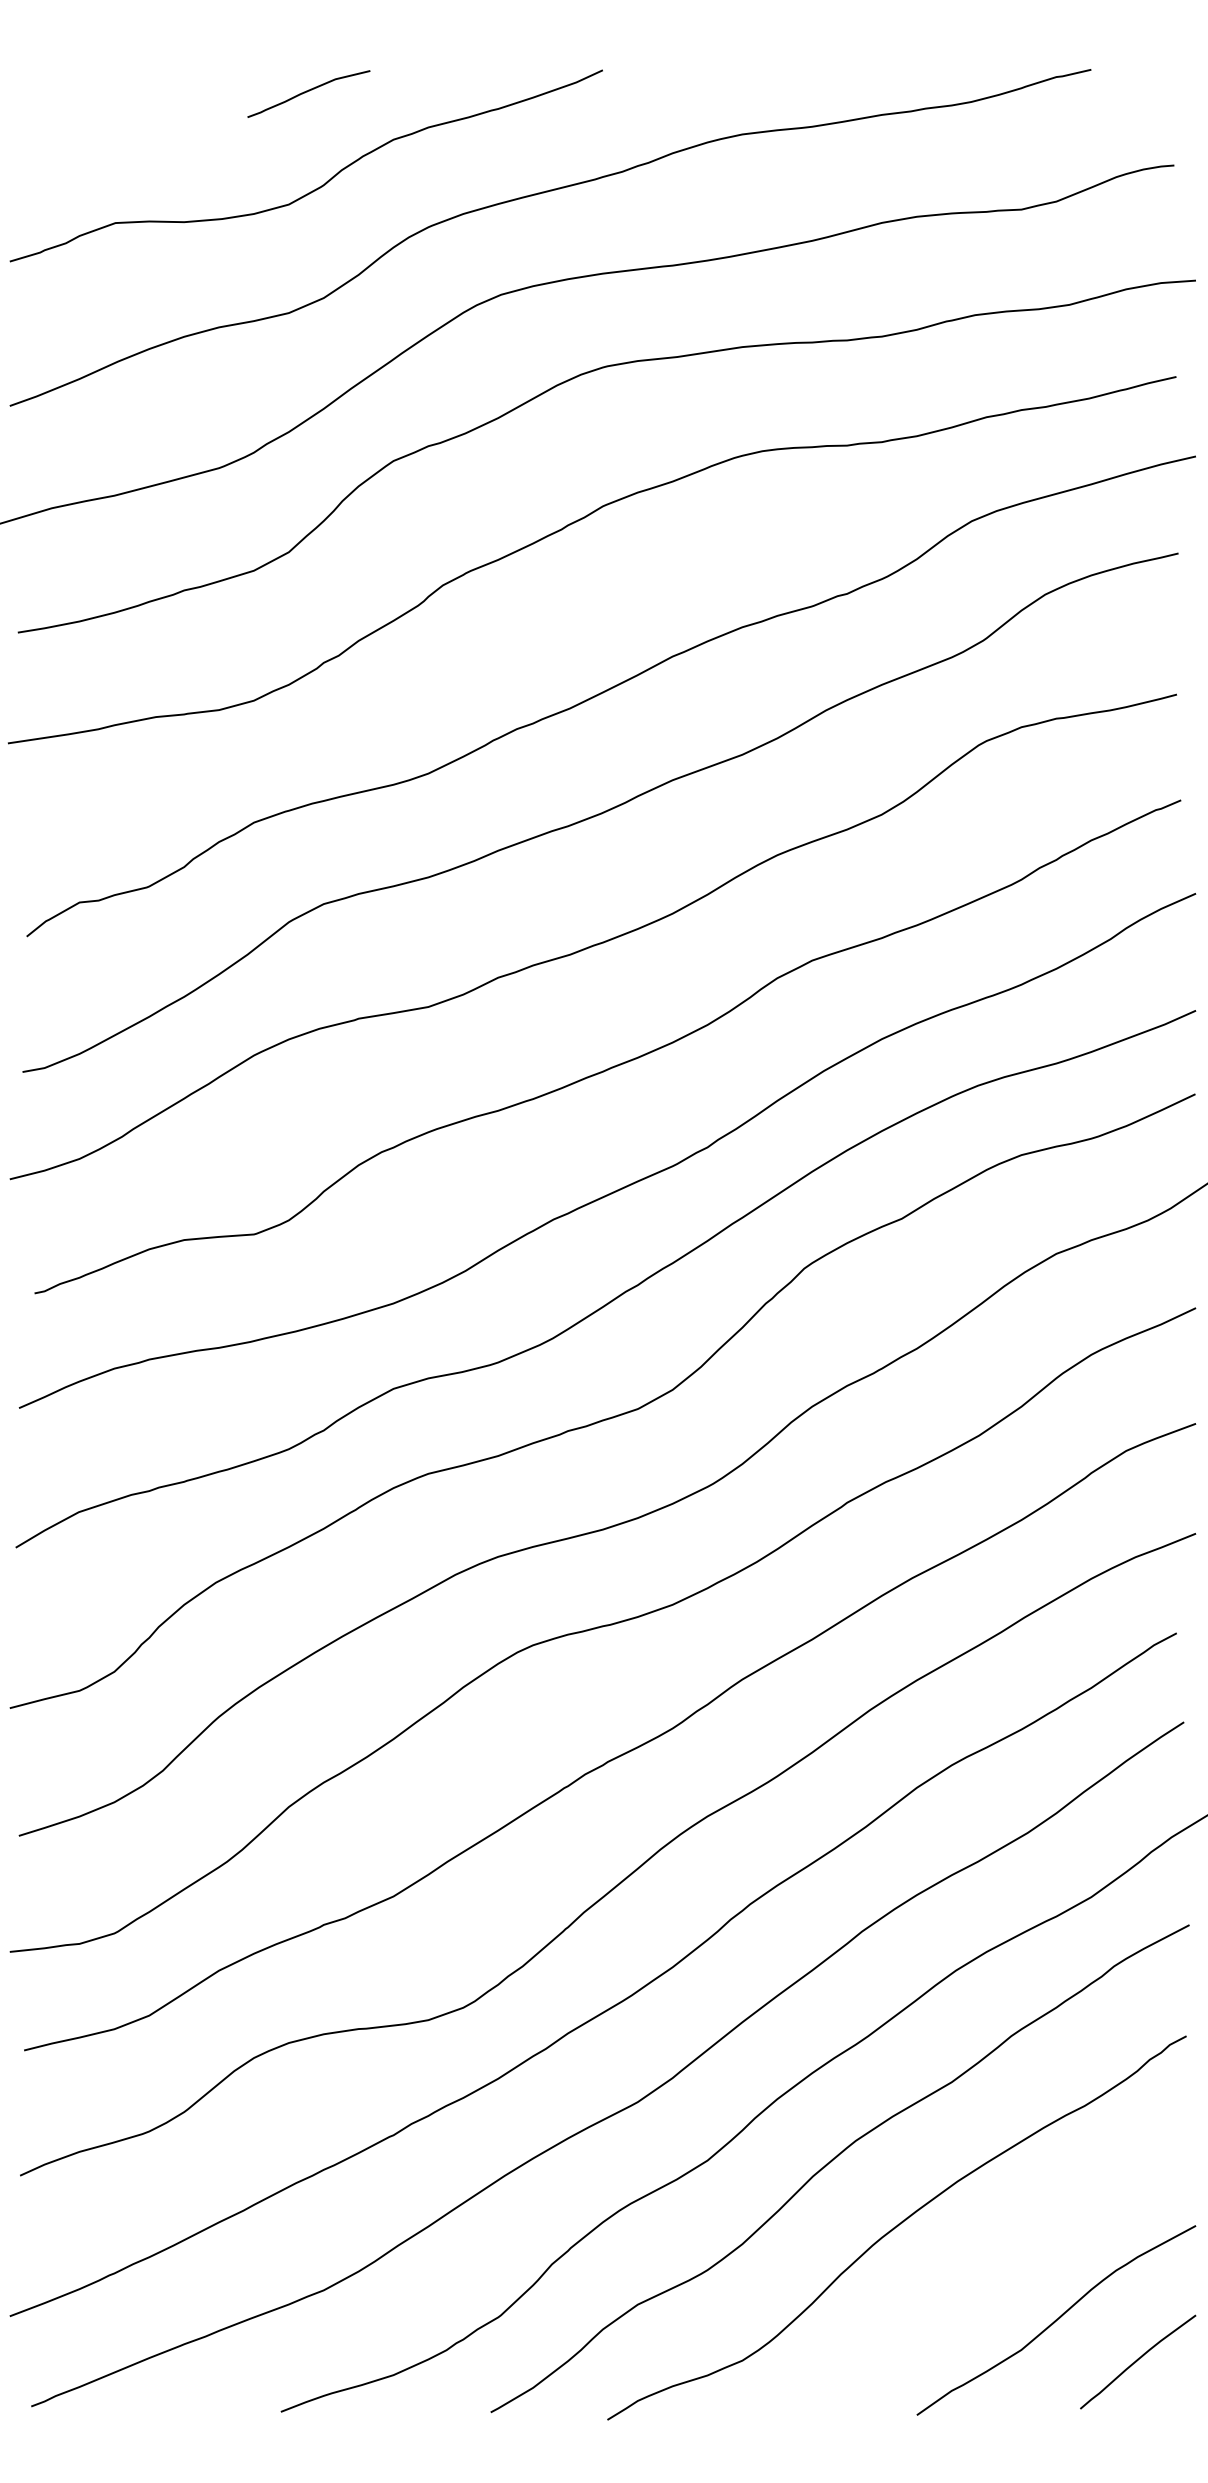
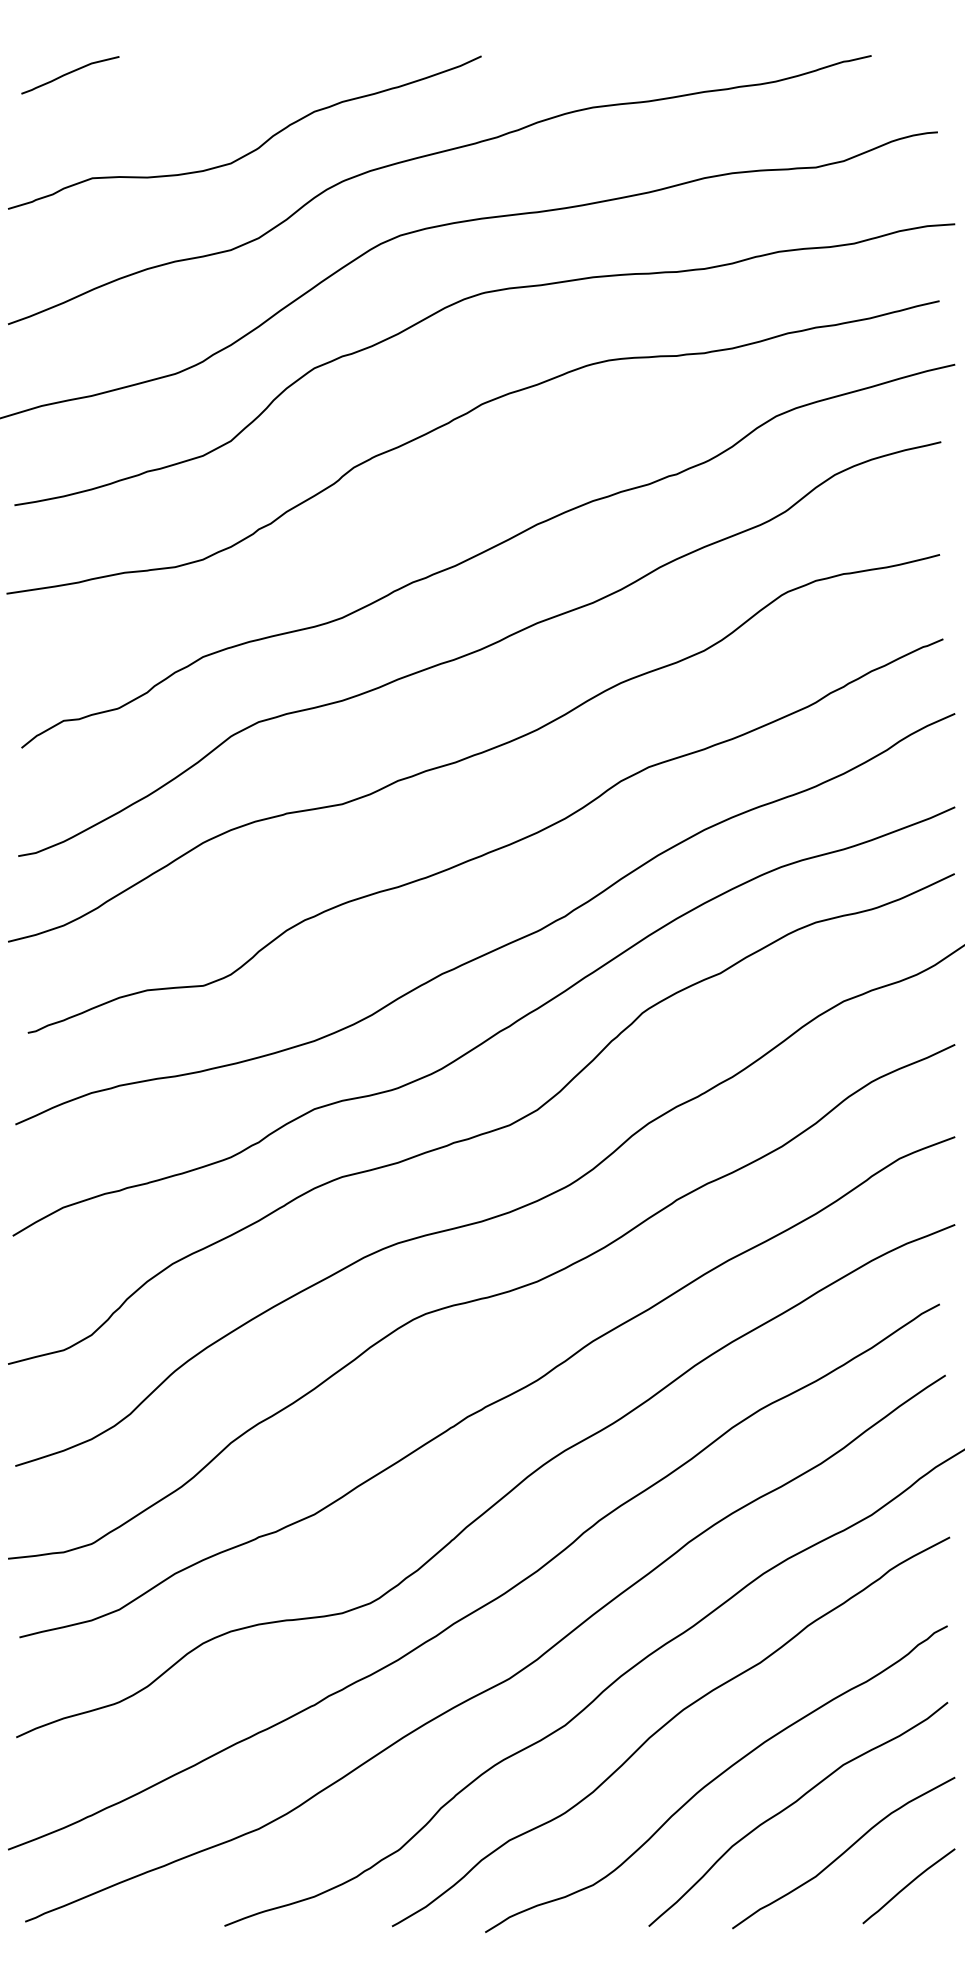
curve: (307, 92) -> (69, 74), moved
curve: (993, 2259) -> (793, 1804), added

